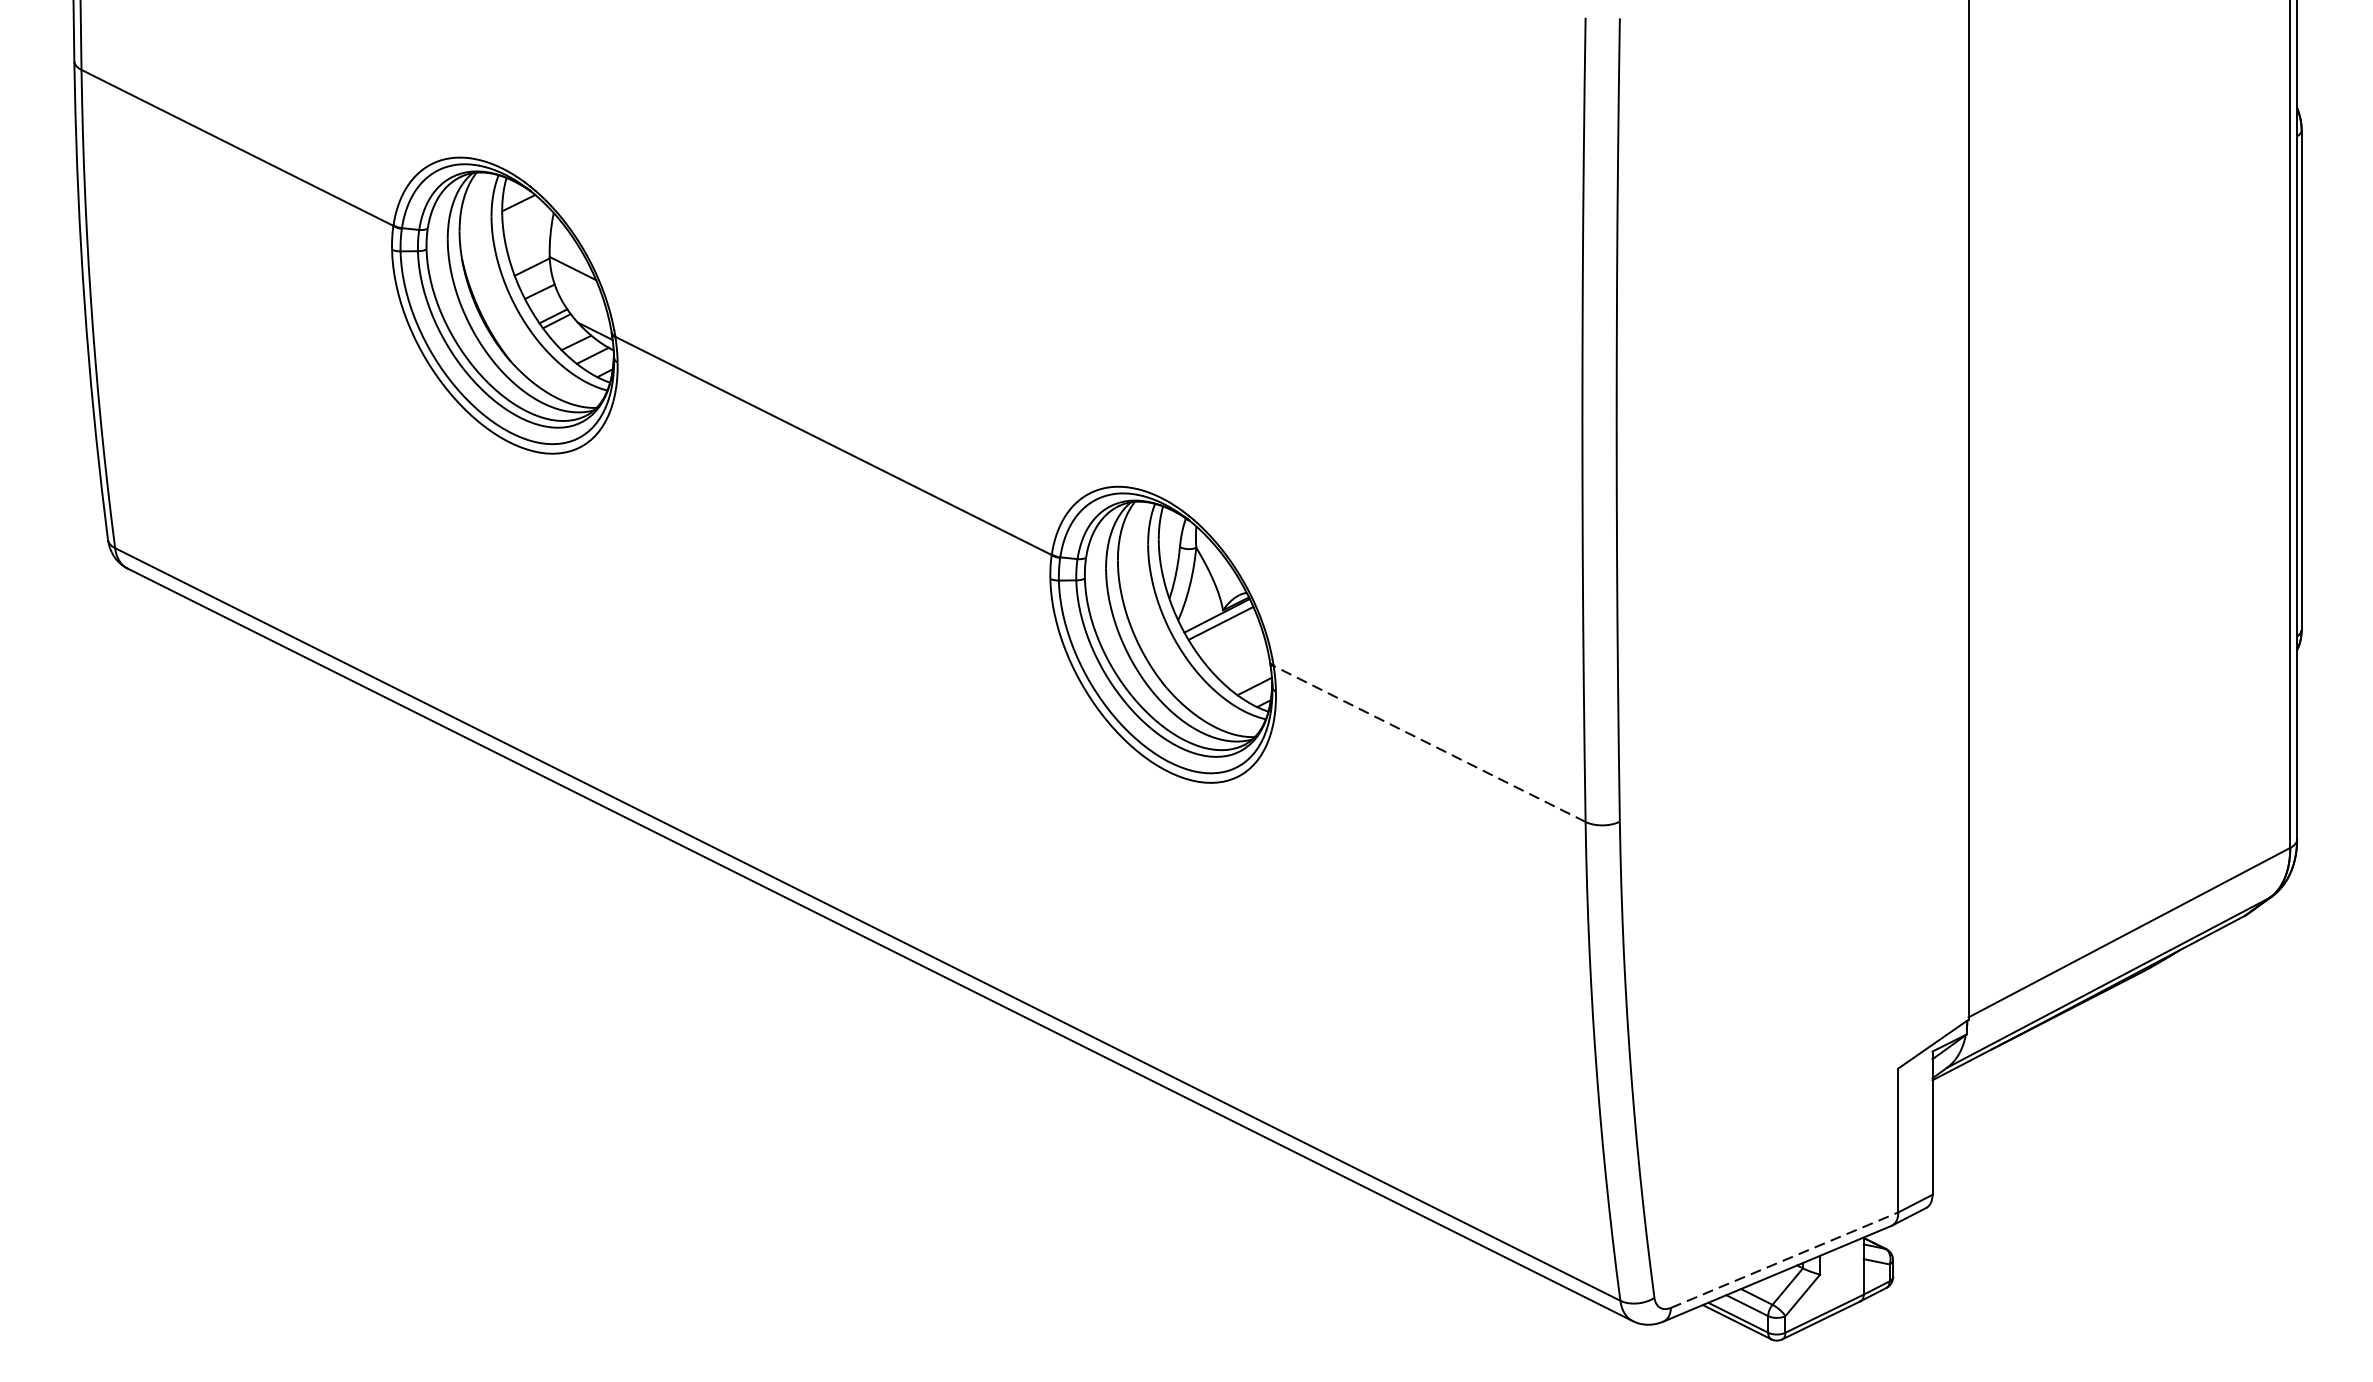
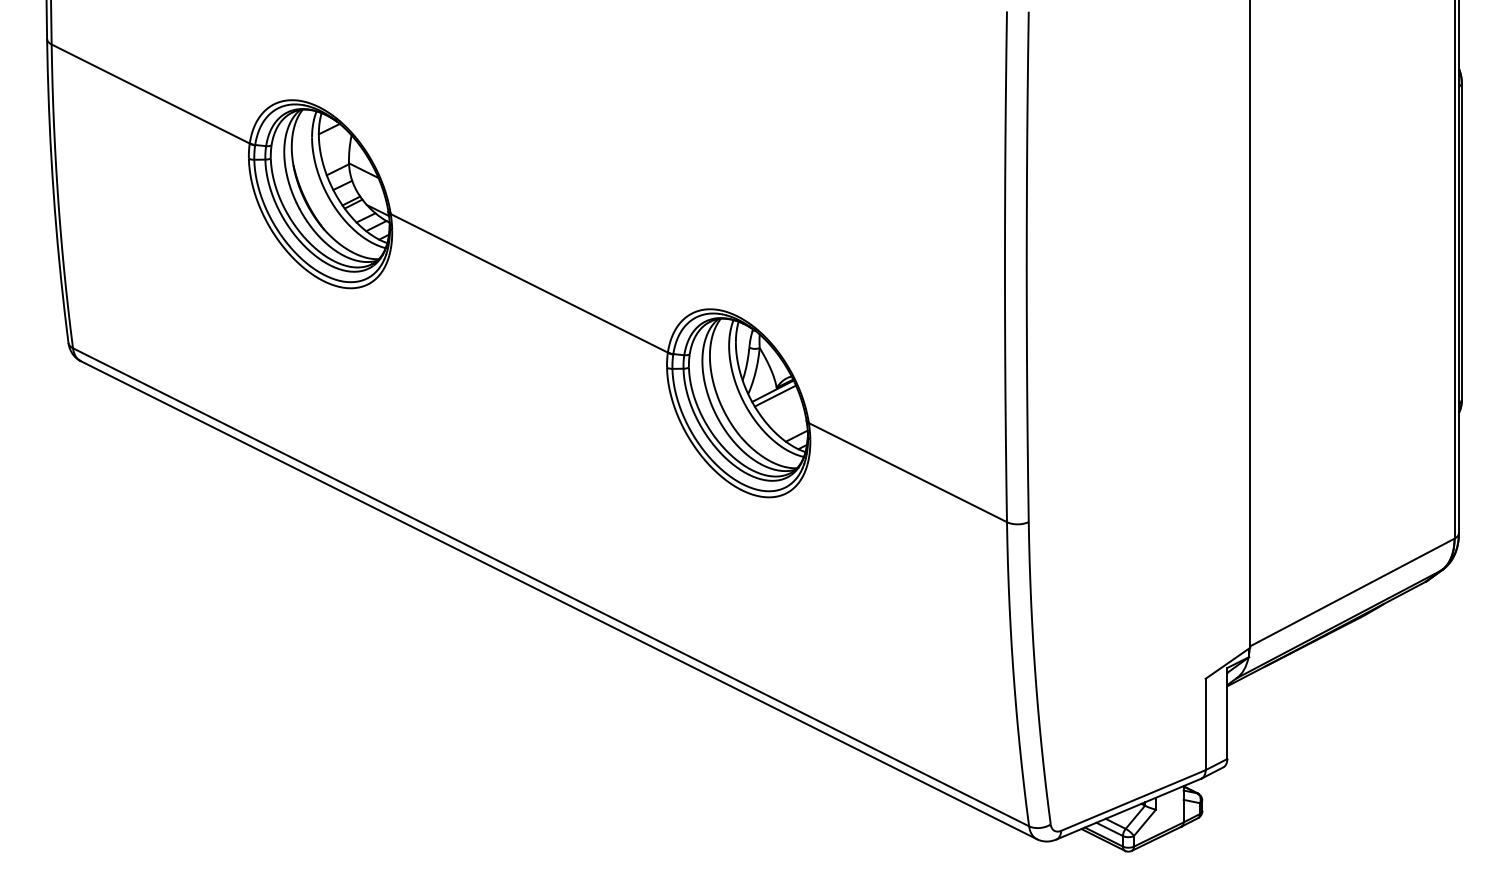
line: (1428, 743) -> (907, 472), dashed -> solid
line: (1784, 1260) -> (1133, 800), dashed -> solid

